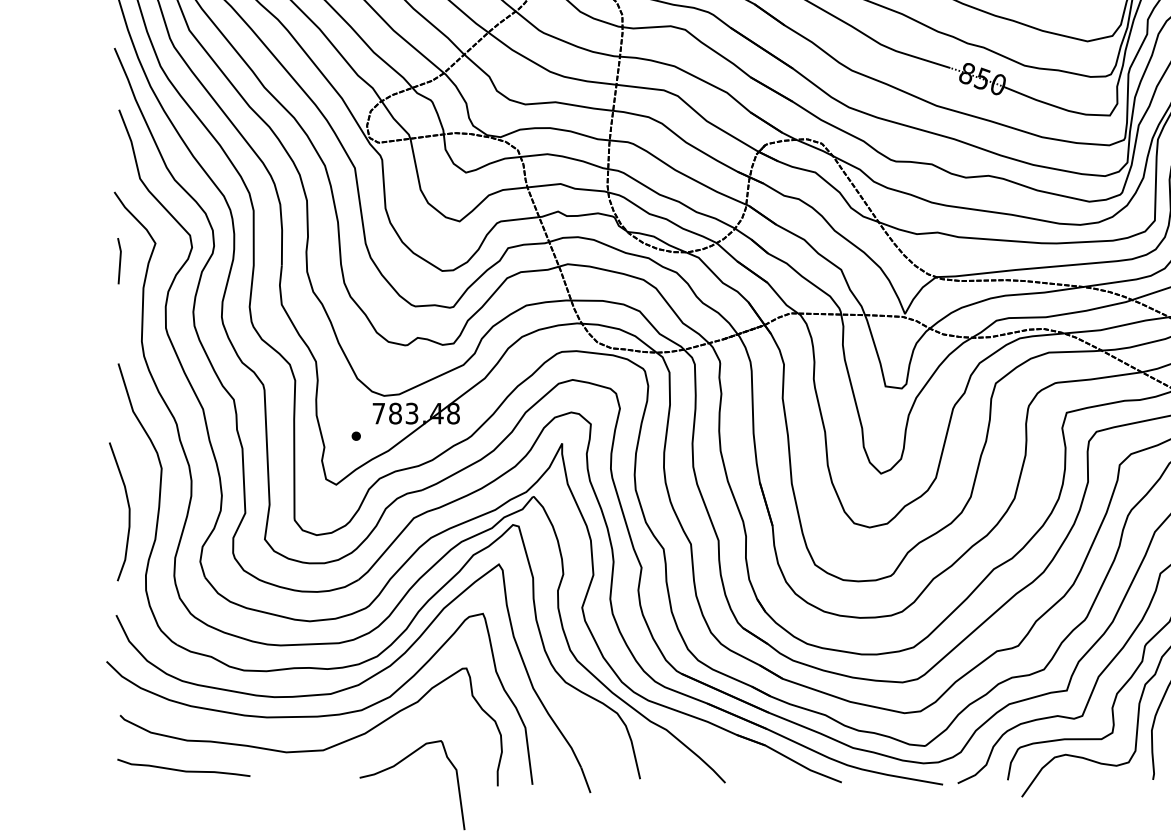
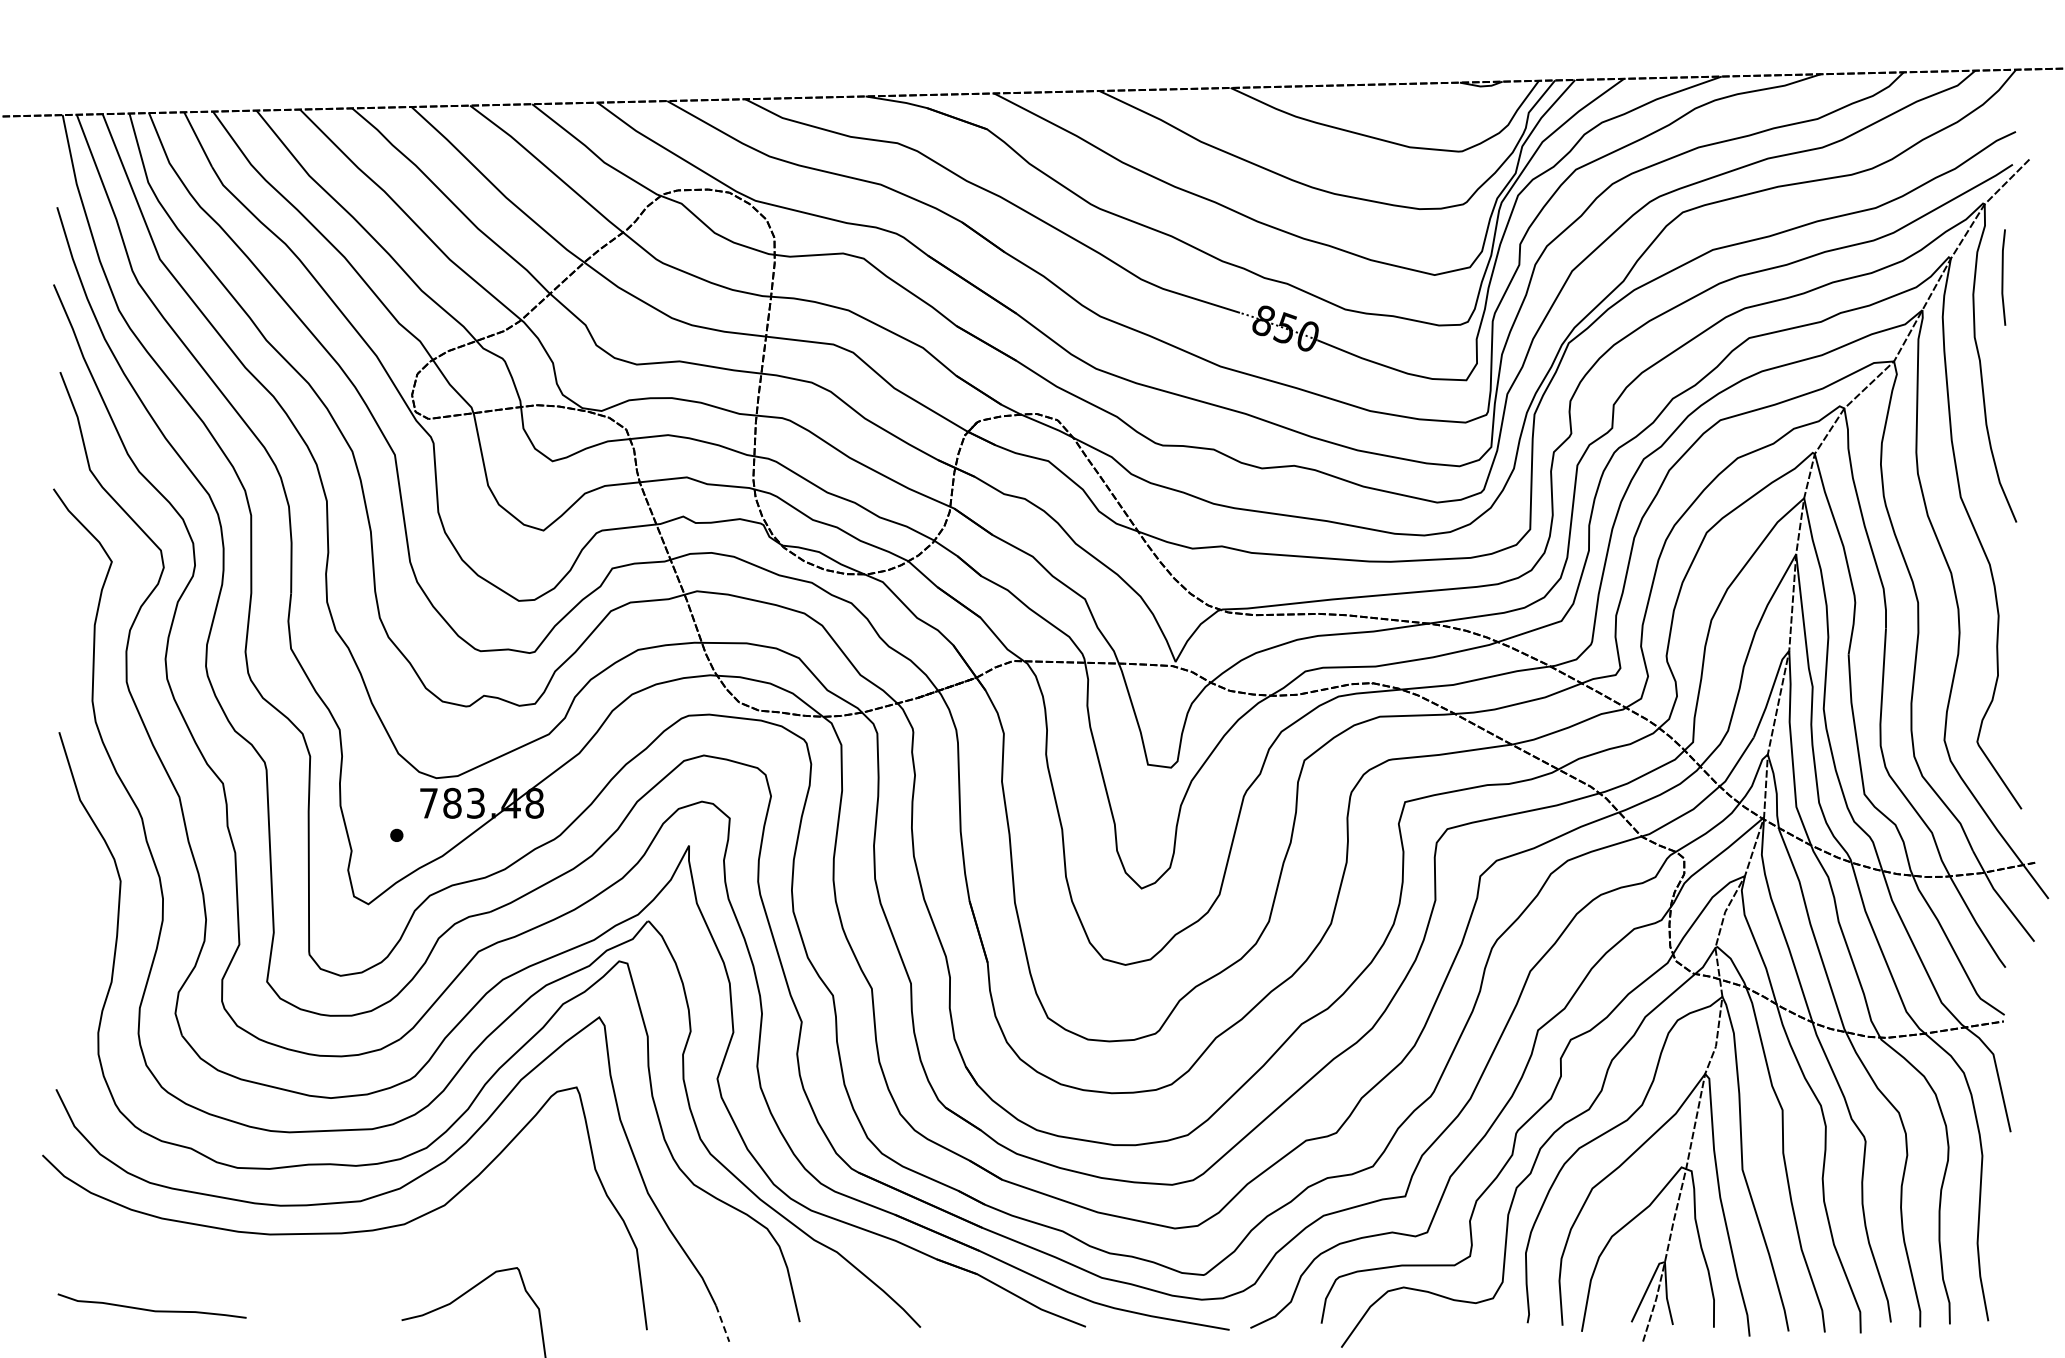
line: (120, 260) -> (61, 586), removed
curve: (129, 511) -> (74, 942), removed
curve: (315, 749) -> (339, 1280), removed
line: (585, 780) -> (722, 1324), solid -> dashed

